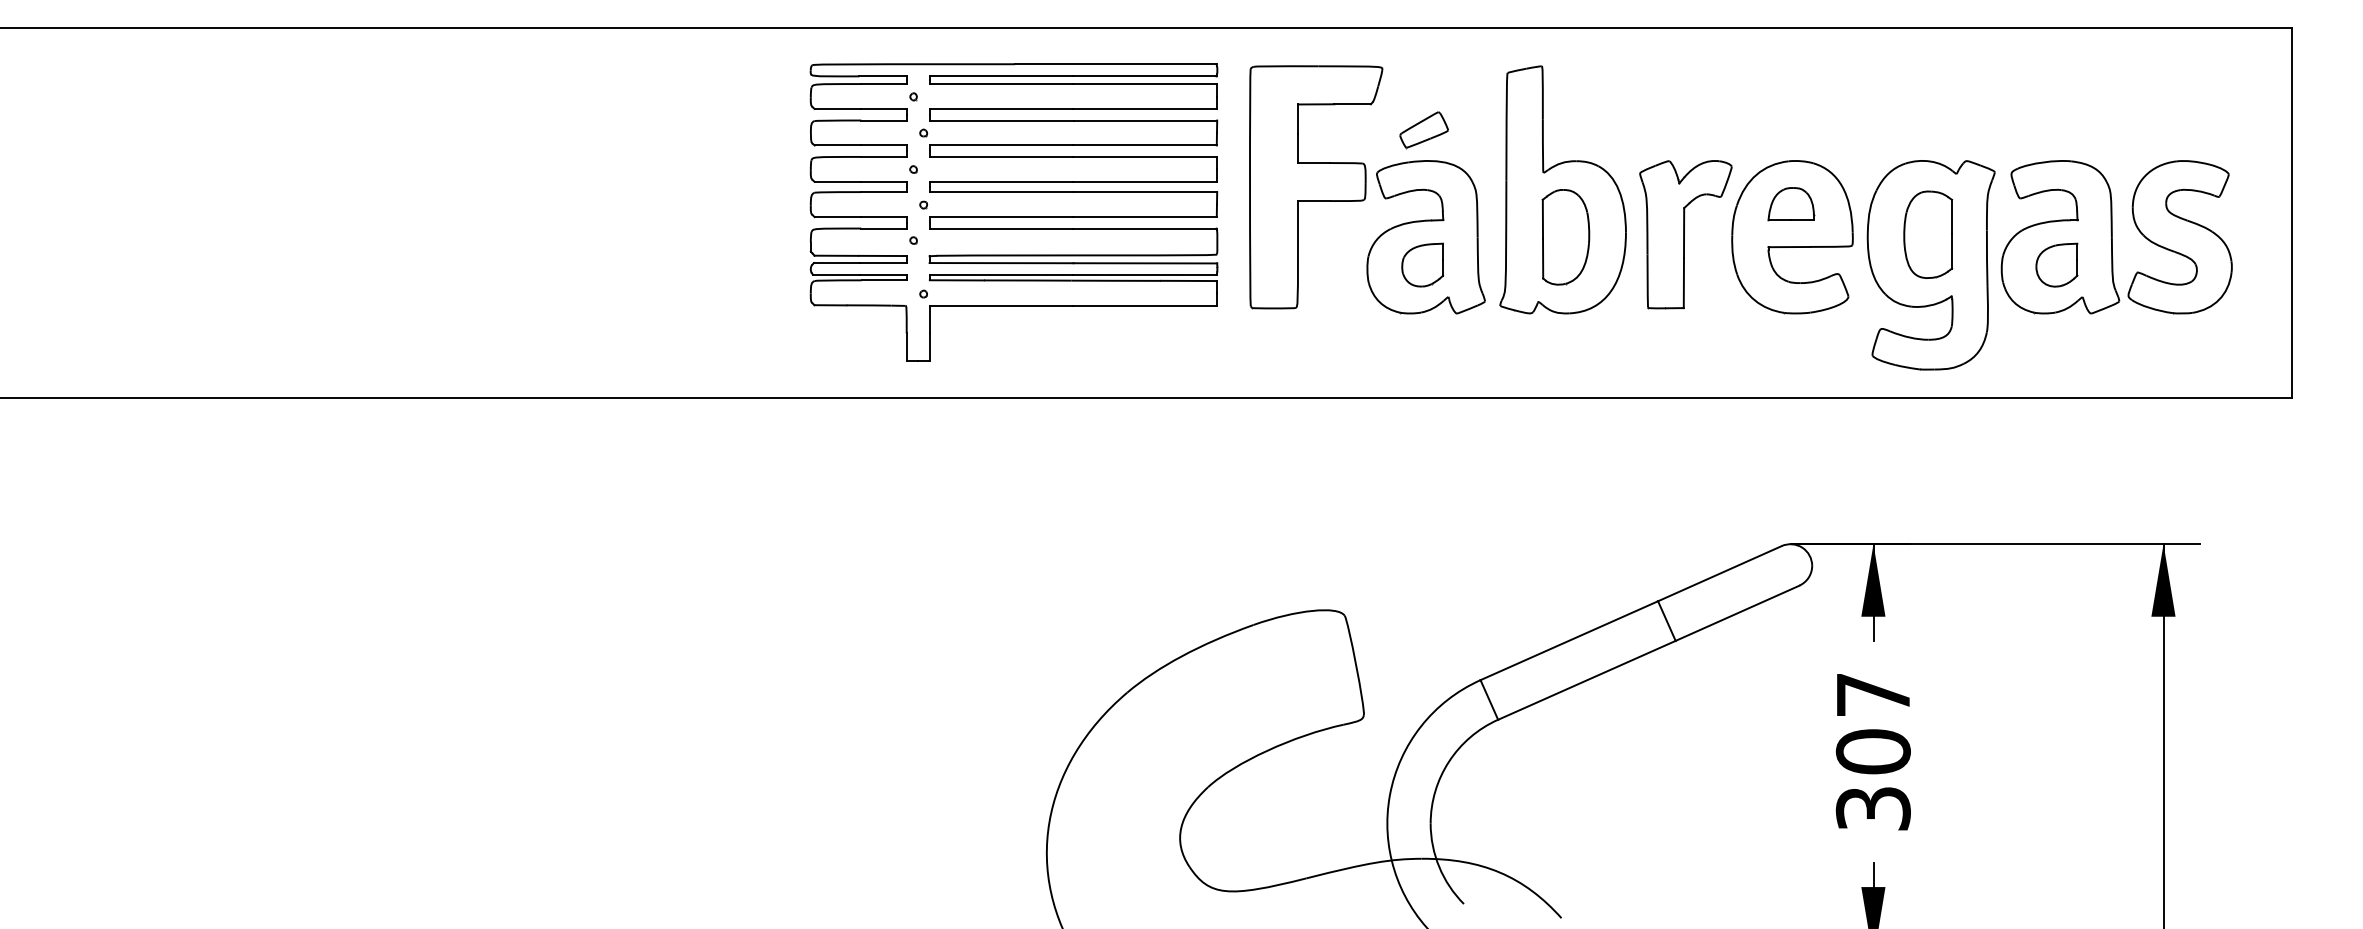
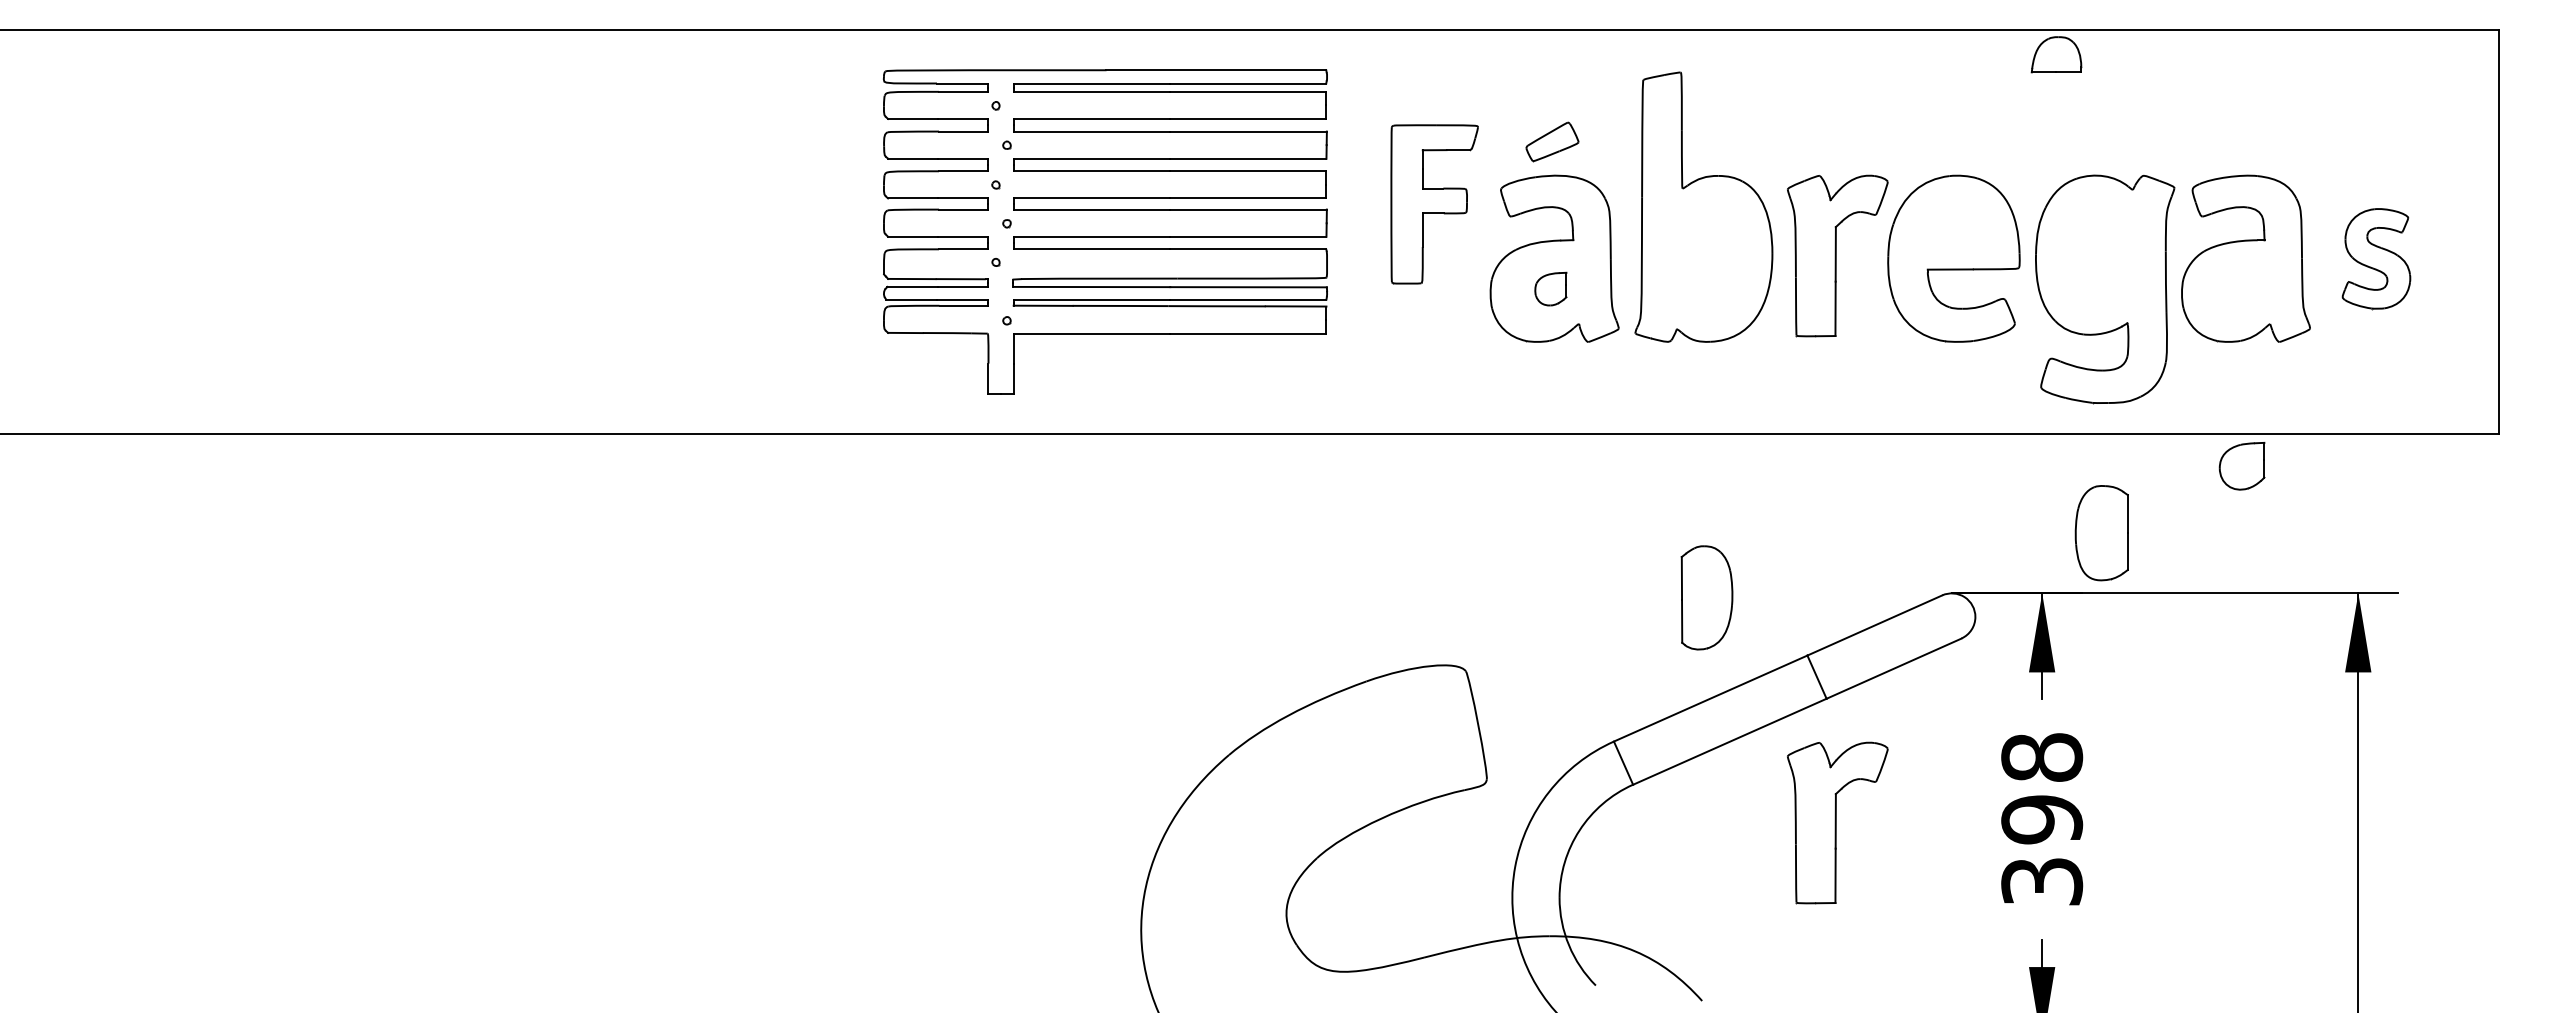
part: (1315, 187) -> (1434, 204), size x0.6
part: (1791, 203) -> (2056, 54), moved
part: (1927, 235) -> (2101, 533), moved
part: (1565, 236) -> (1706, 597), moved
part: (2180, 236) -> (2376, 258), size x0.6
part: (1422, 264) -> (1550, 288), size x0.7
part: (2056, 265) -> (2241, 466), moved
text: (1873, 723) -> (2042, 788), 307 -> 398
part: (1685, 754) -> (1837, 822), added

